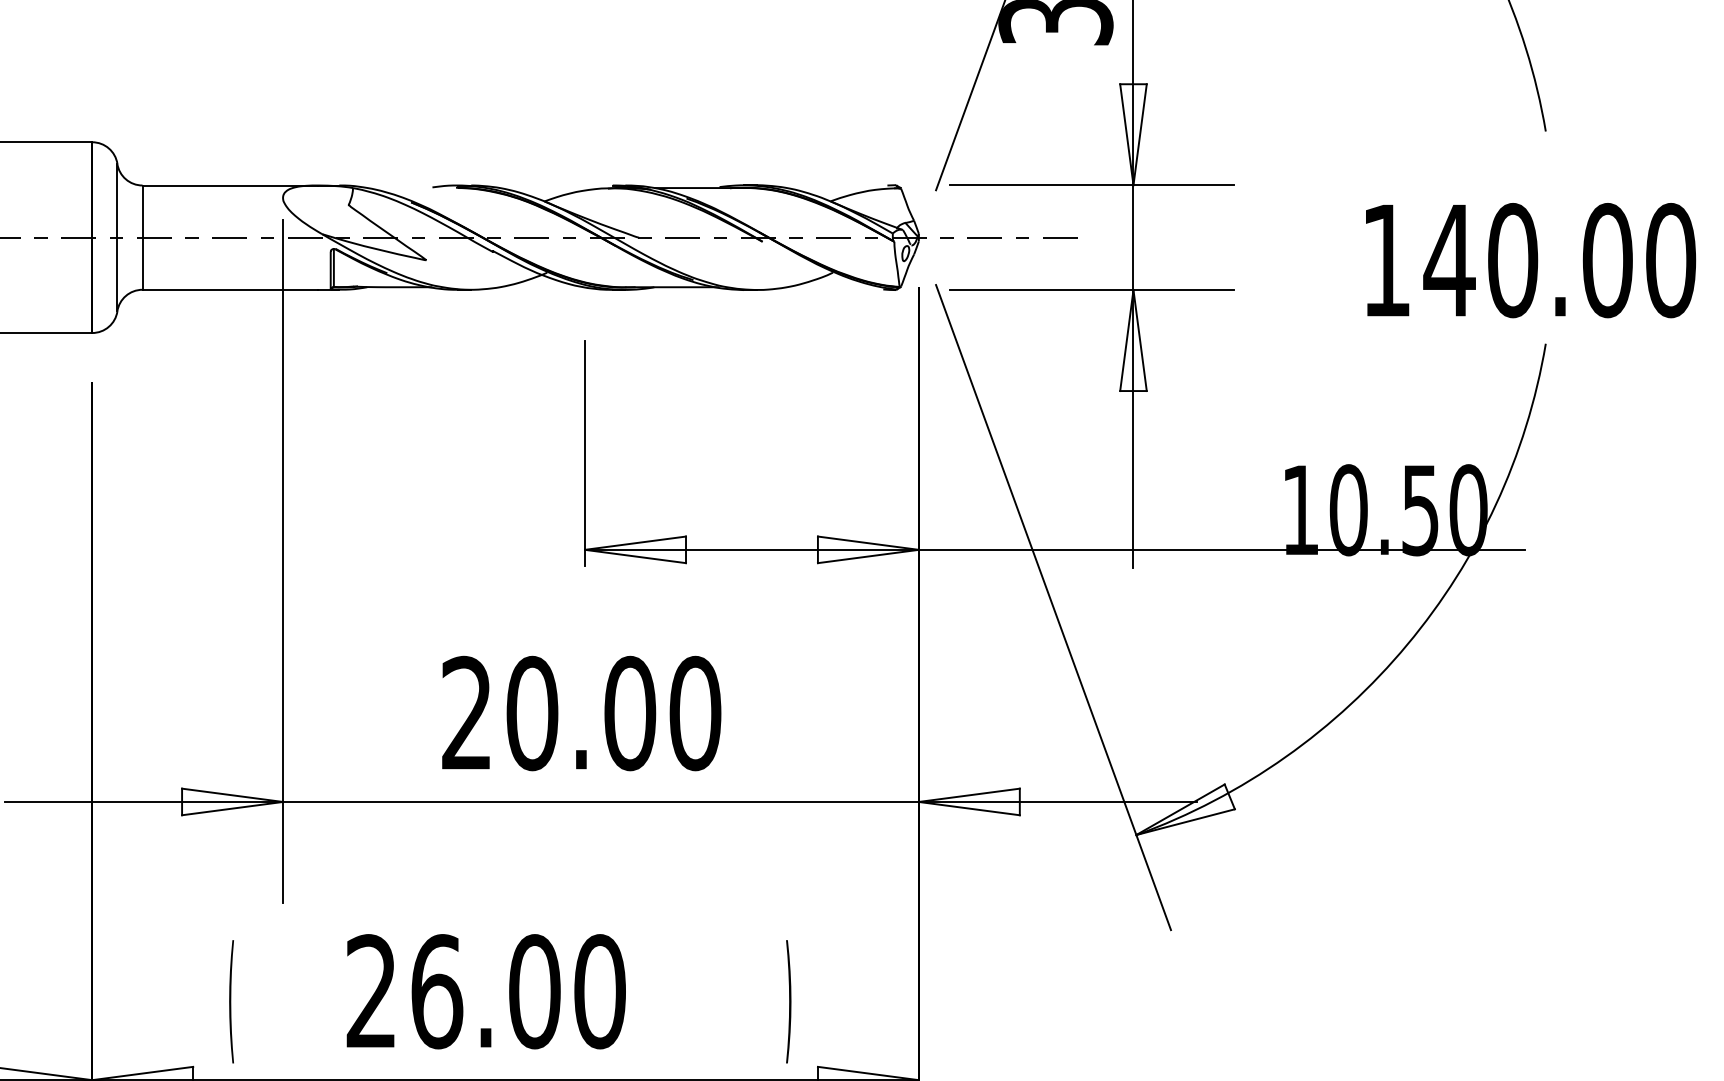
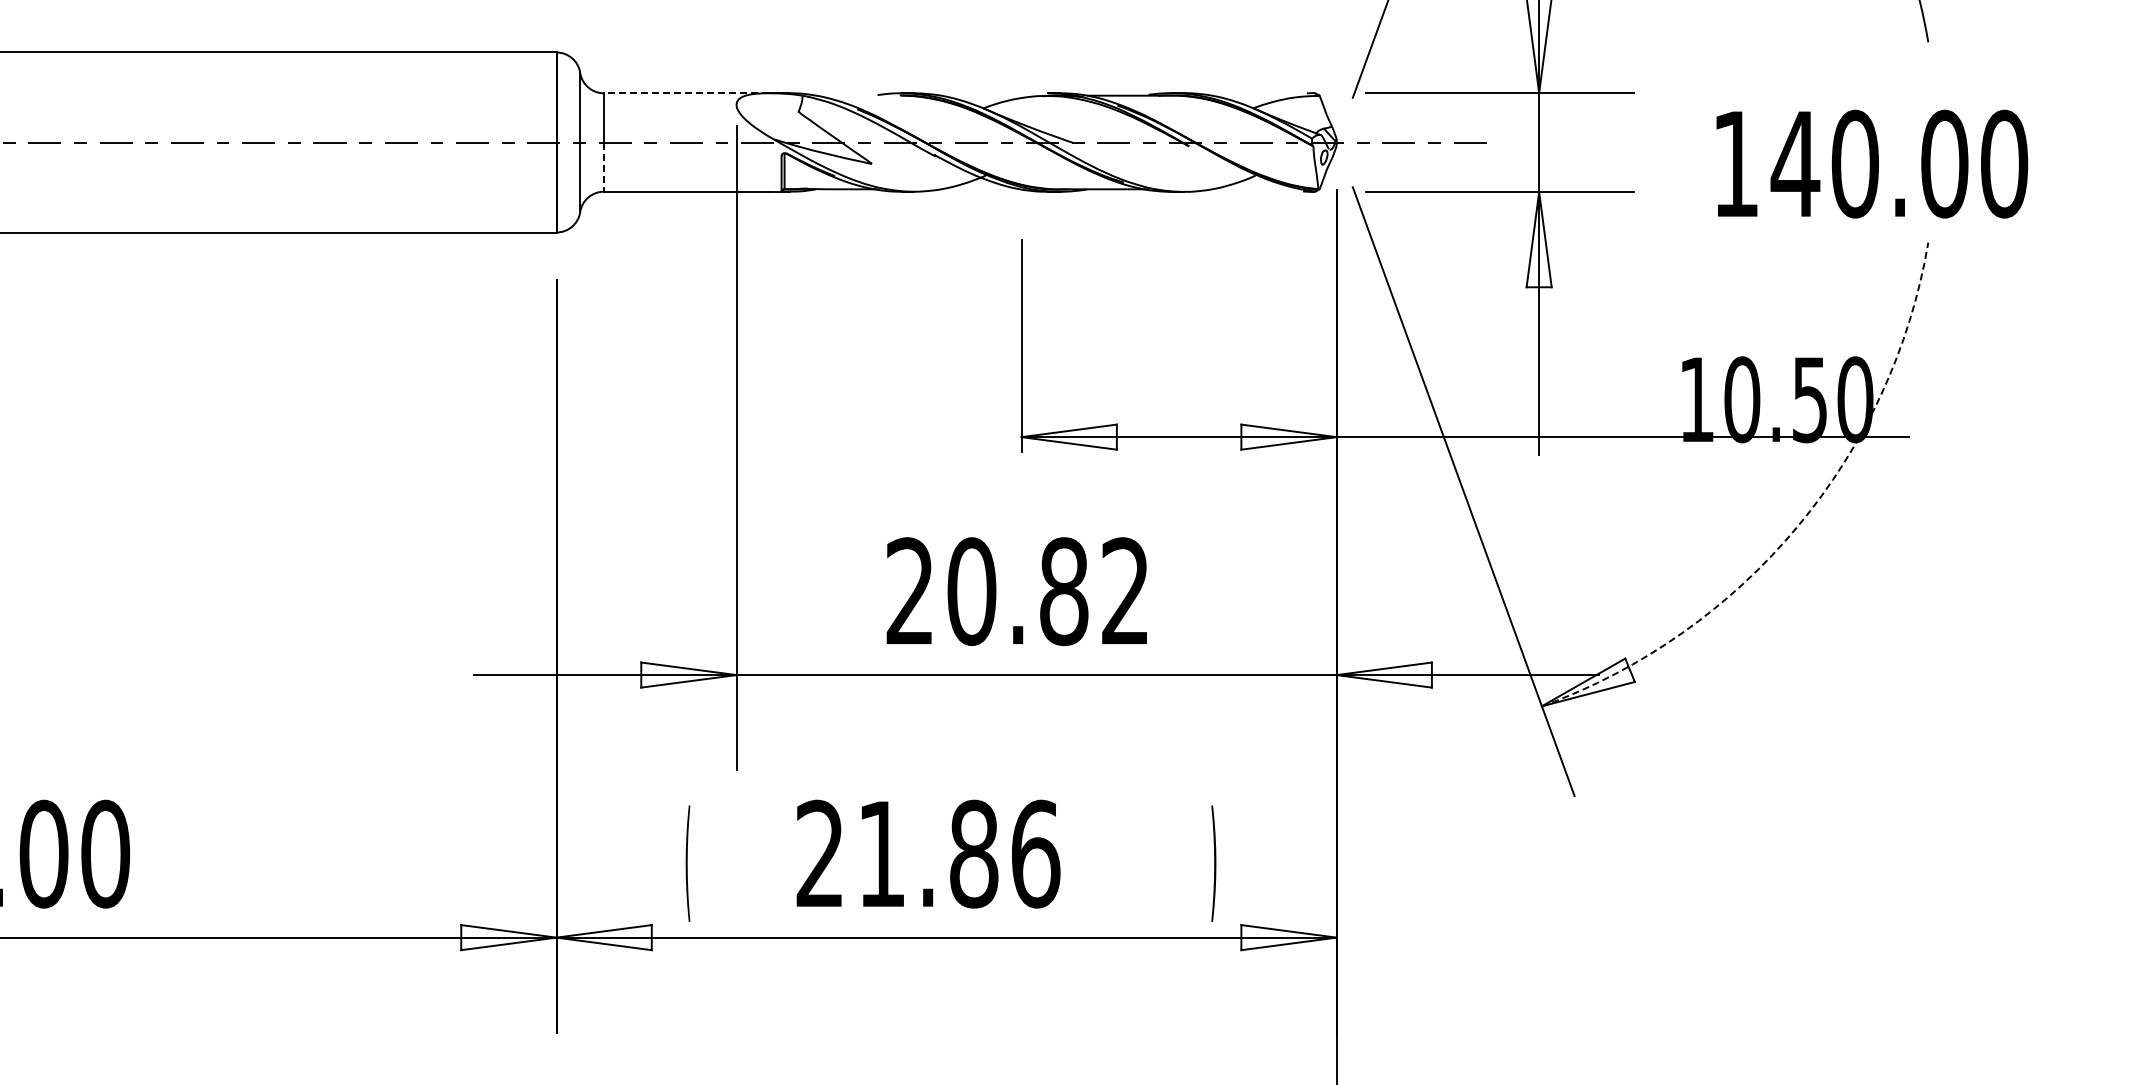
line: (229, 185) -> (686, 93), solid -> dashed
text: (1531, 259) -> (1872, 163), moved
line: (142, 264) -> (603, 167), solid -> dashed
arc: (1407, 644) -> (1797, 526), solid -> dashed
text: (663, 713) -> (1095, 591), 20.00 -> 20.82
text: (519, 991) -> (959, 853), 26.00 -> 21.86

